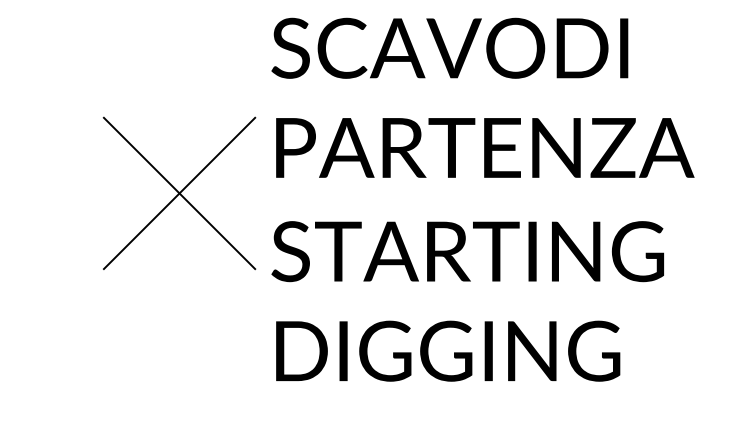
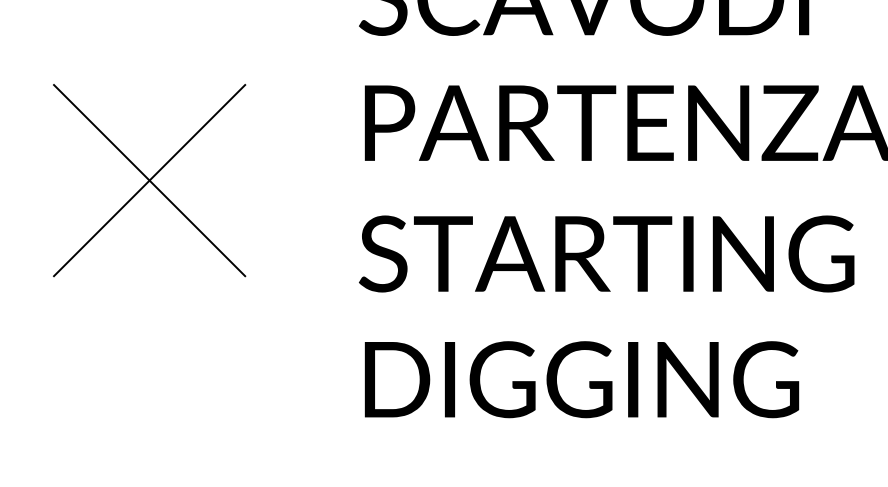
part: (179, 193) -> (149, 180), moved

